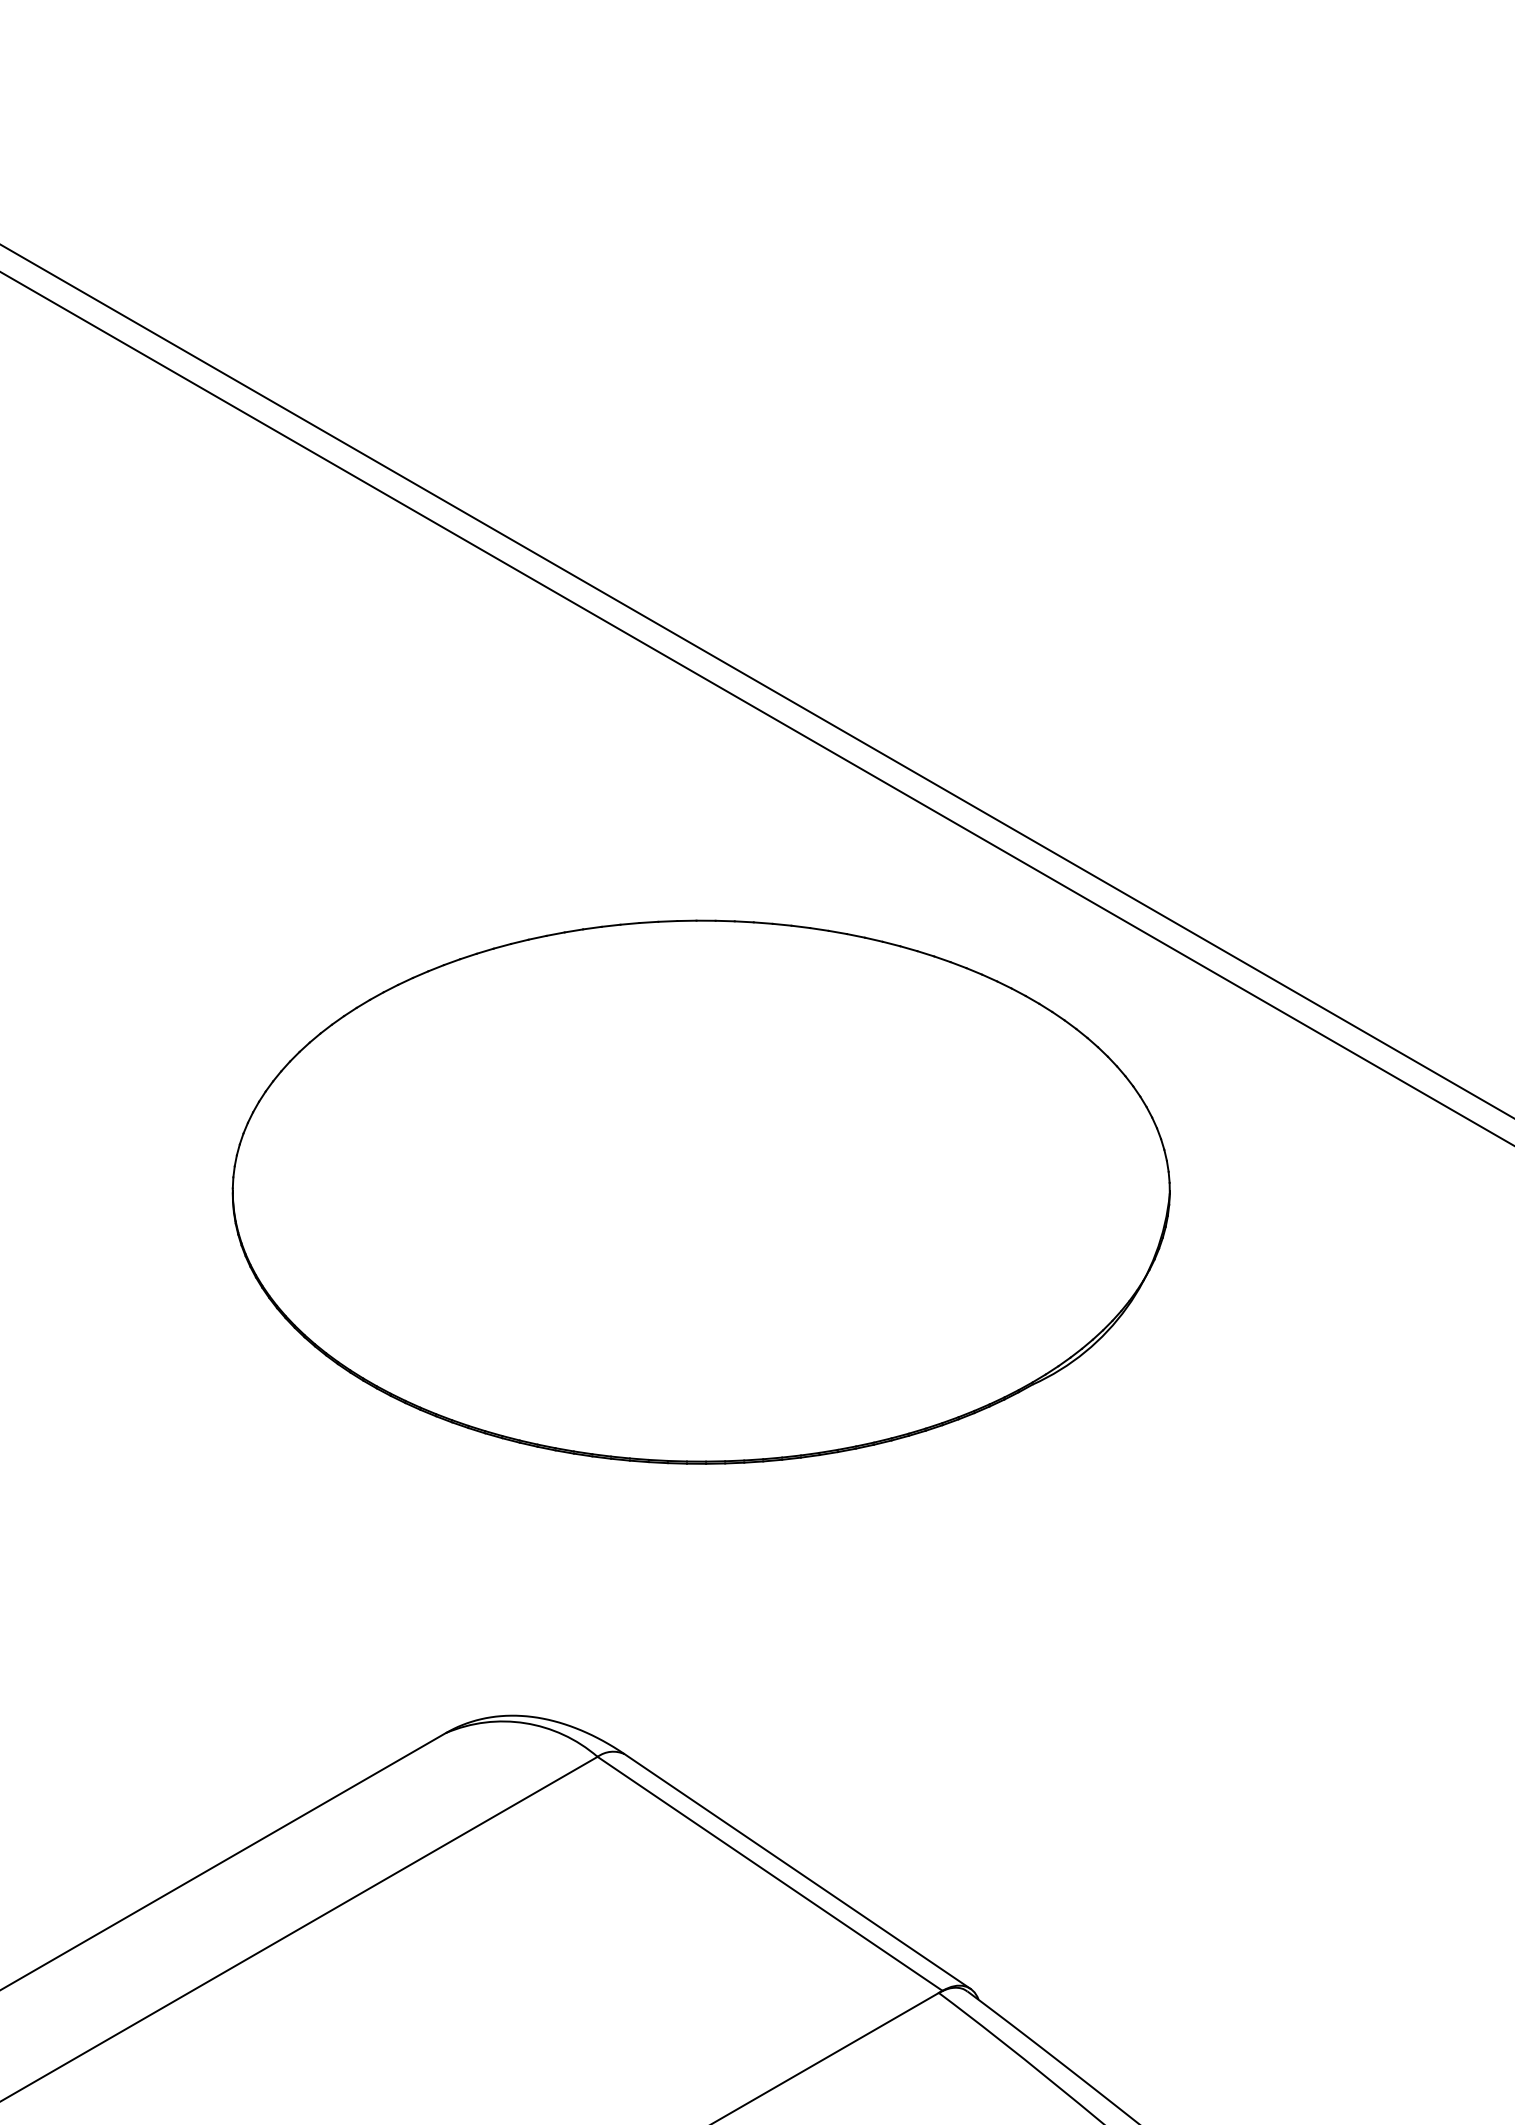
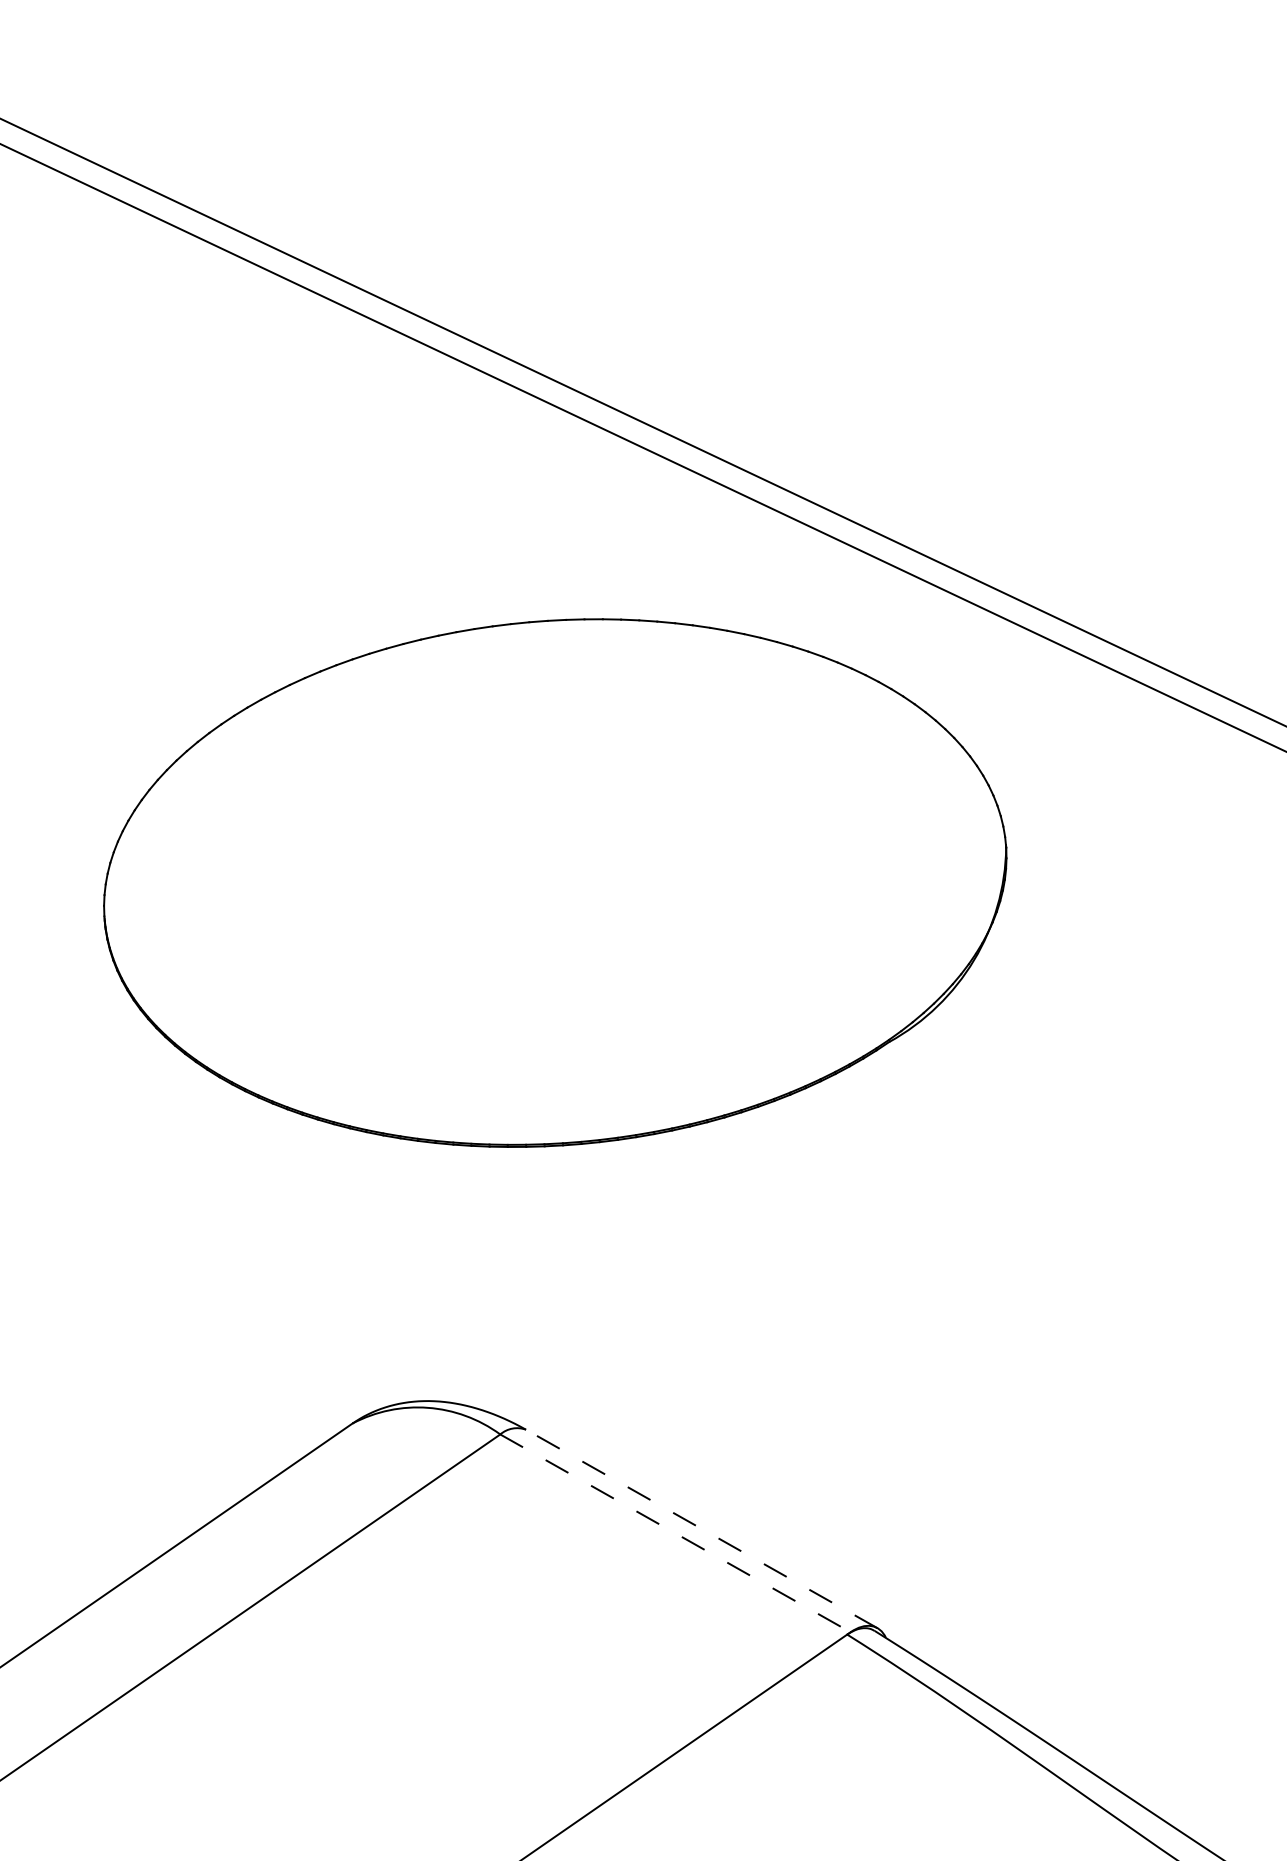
line: (797, 1871) -> (701, 1528), solid -> dashed
line: (770, 1874) -> (675, 1533), solid -> dashed

